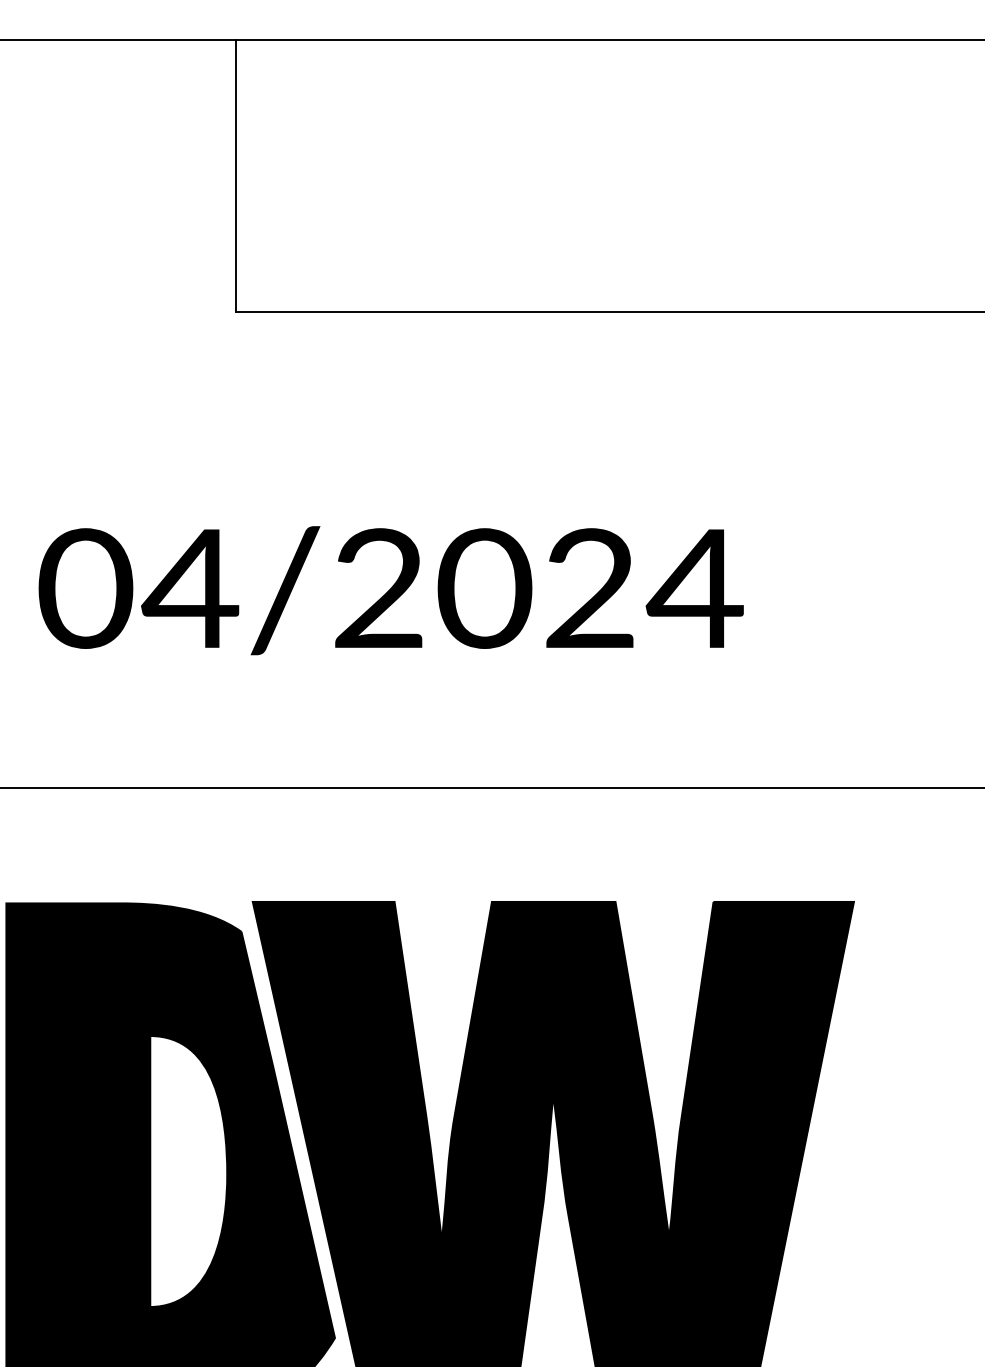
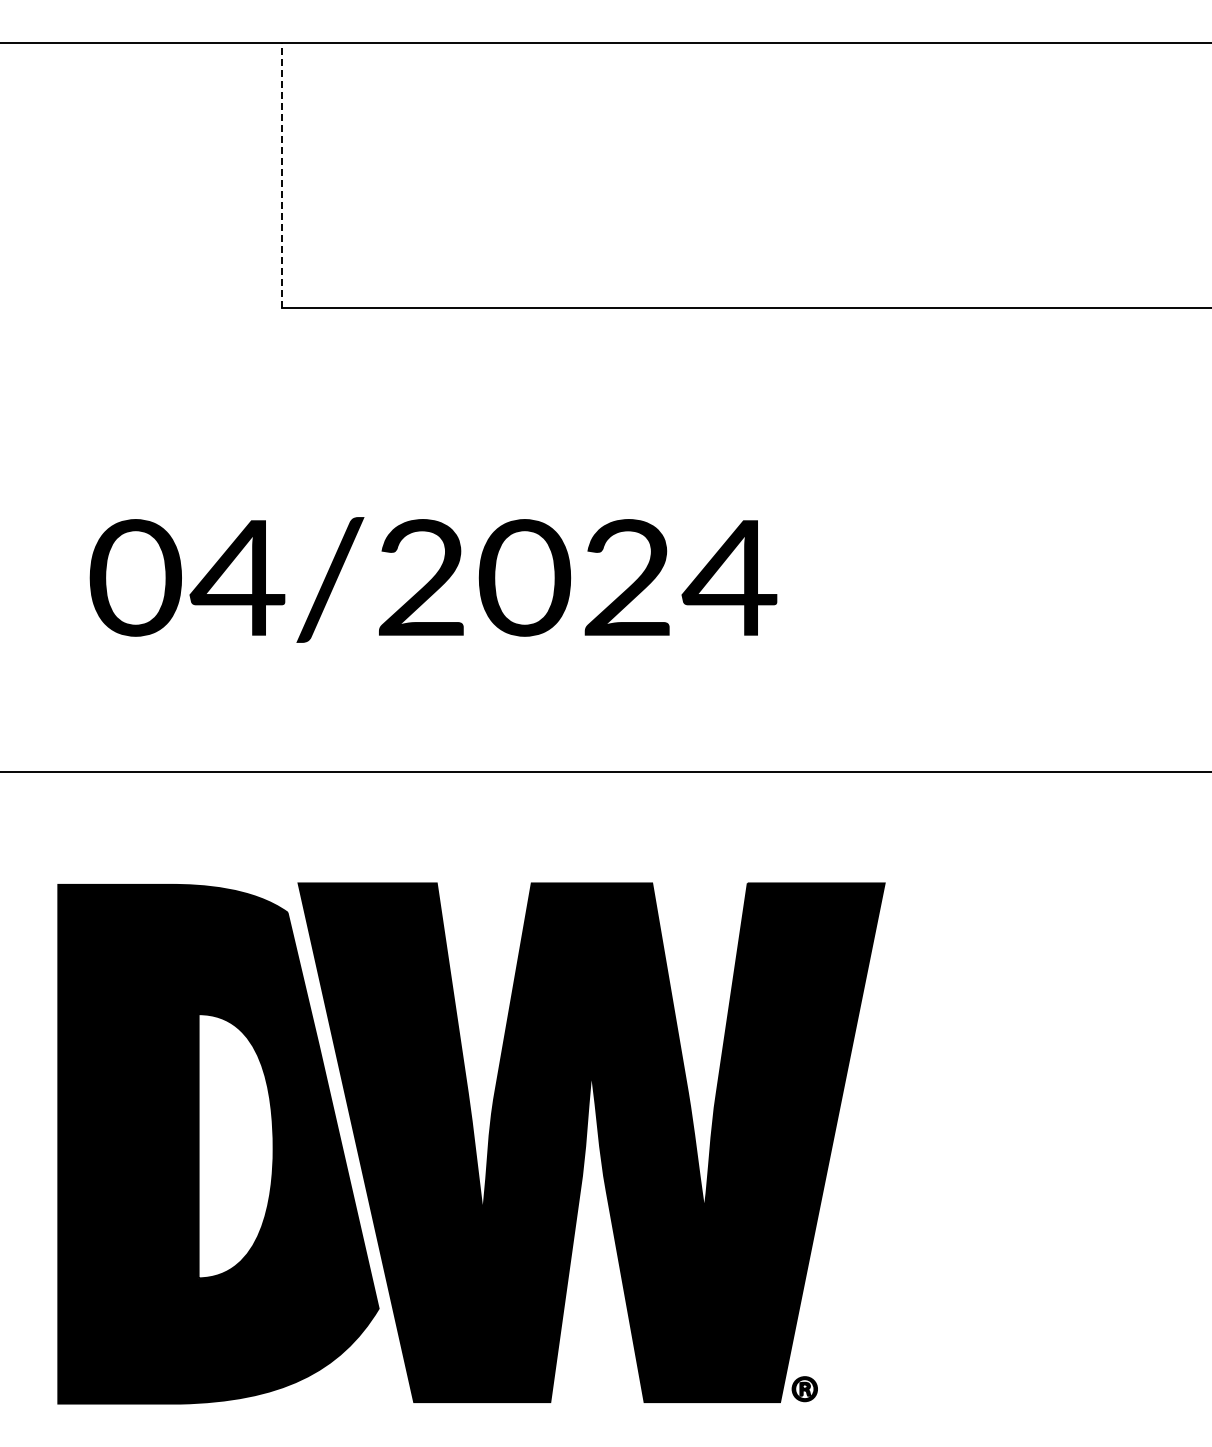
line: (236, 175) -> (282, 175), solid -> dashed

